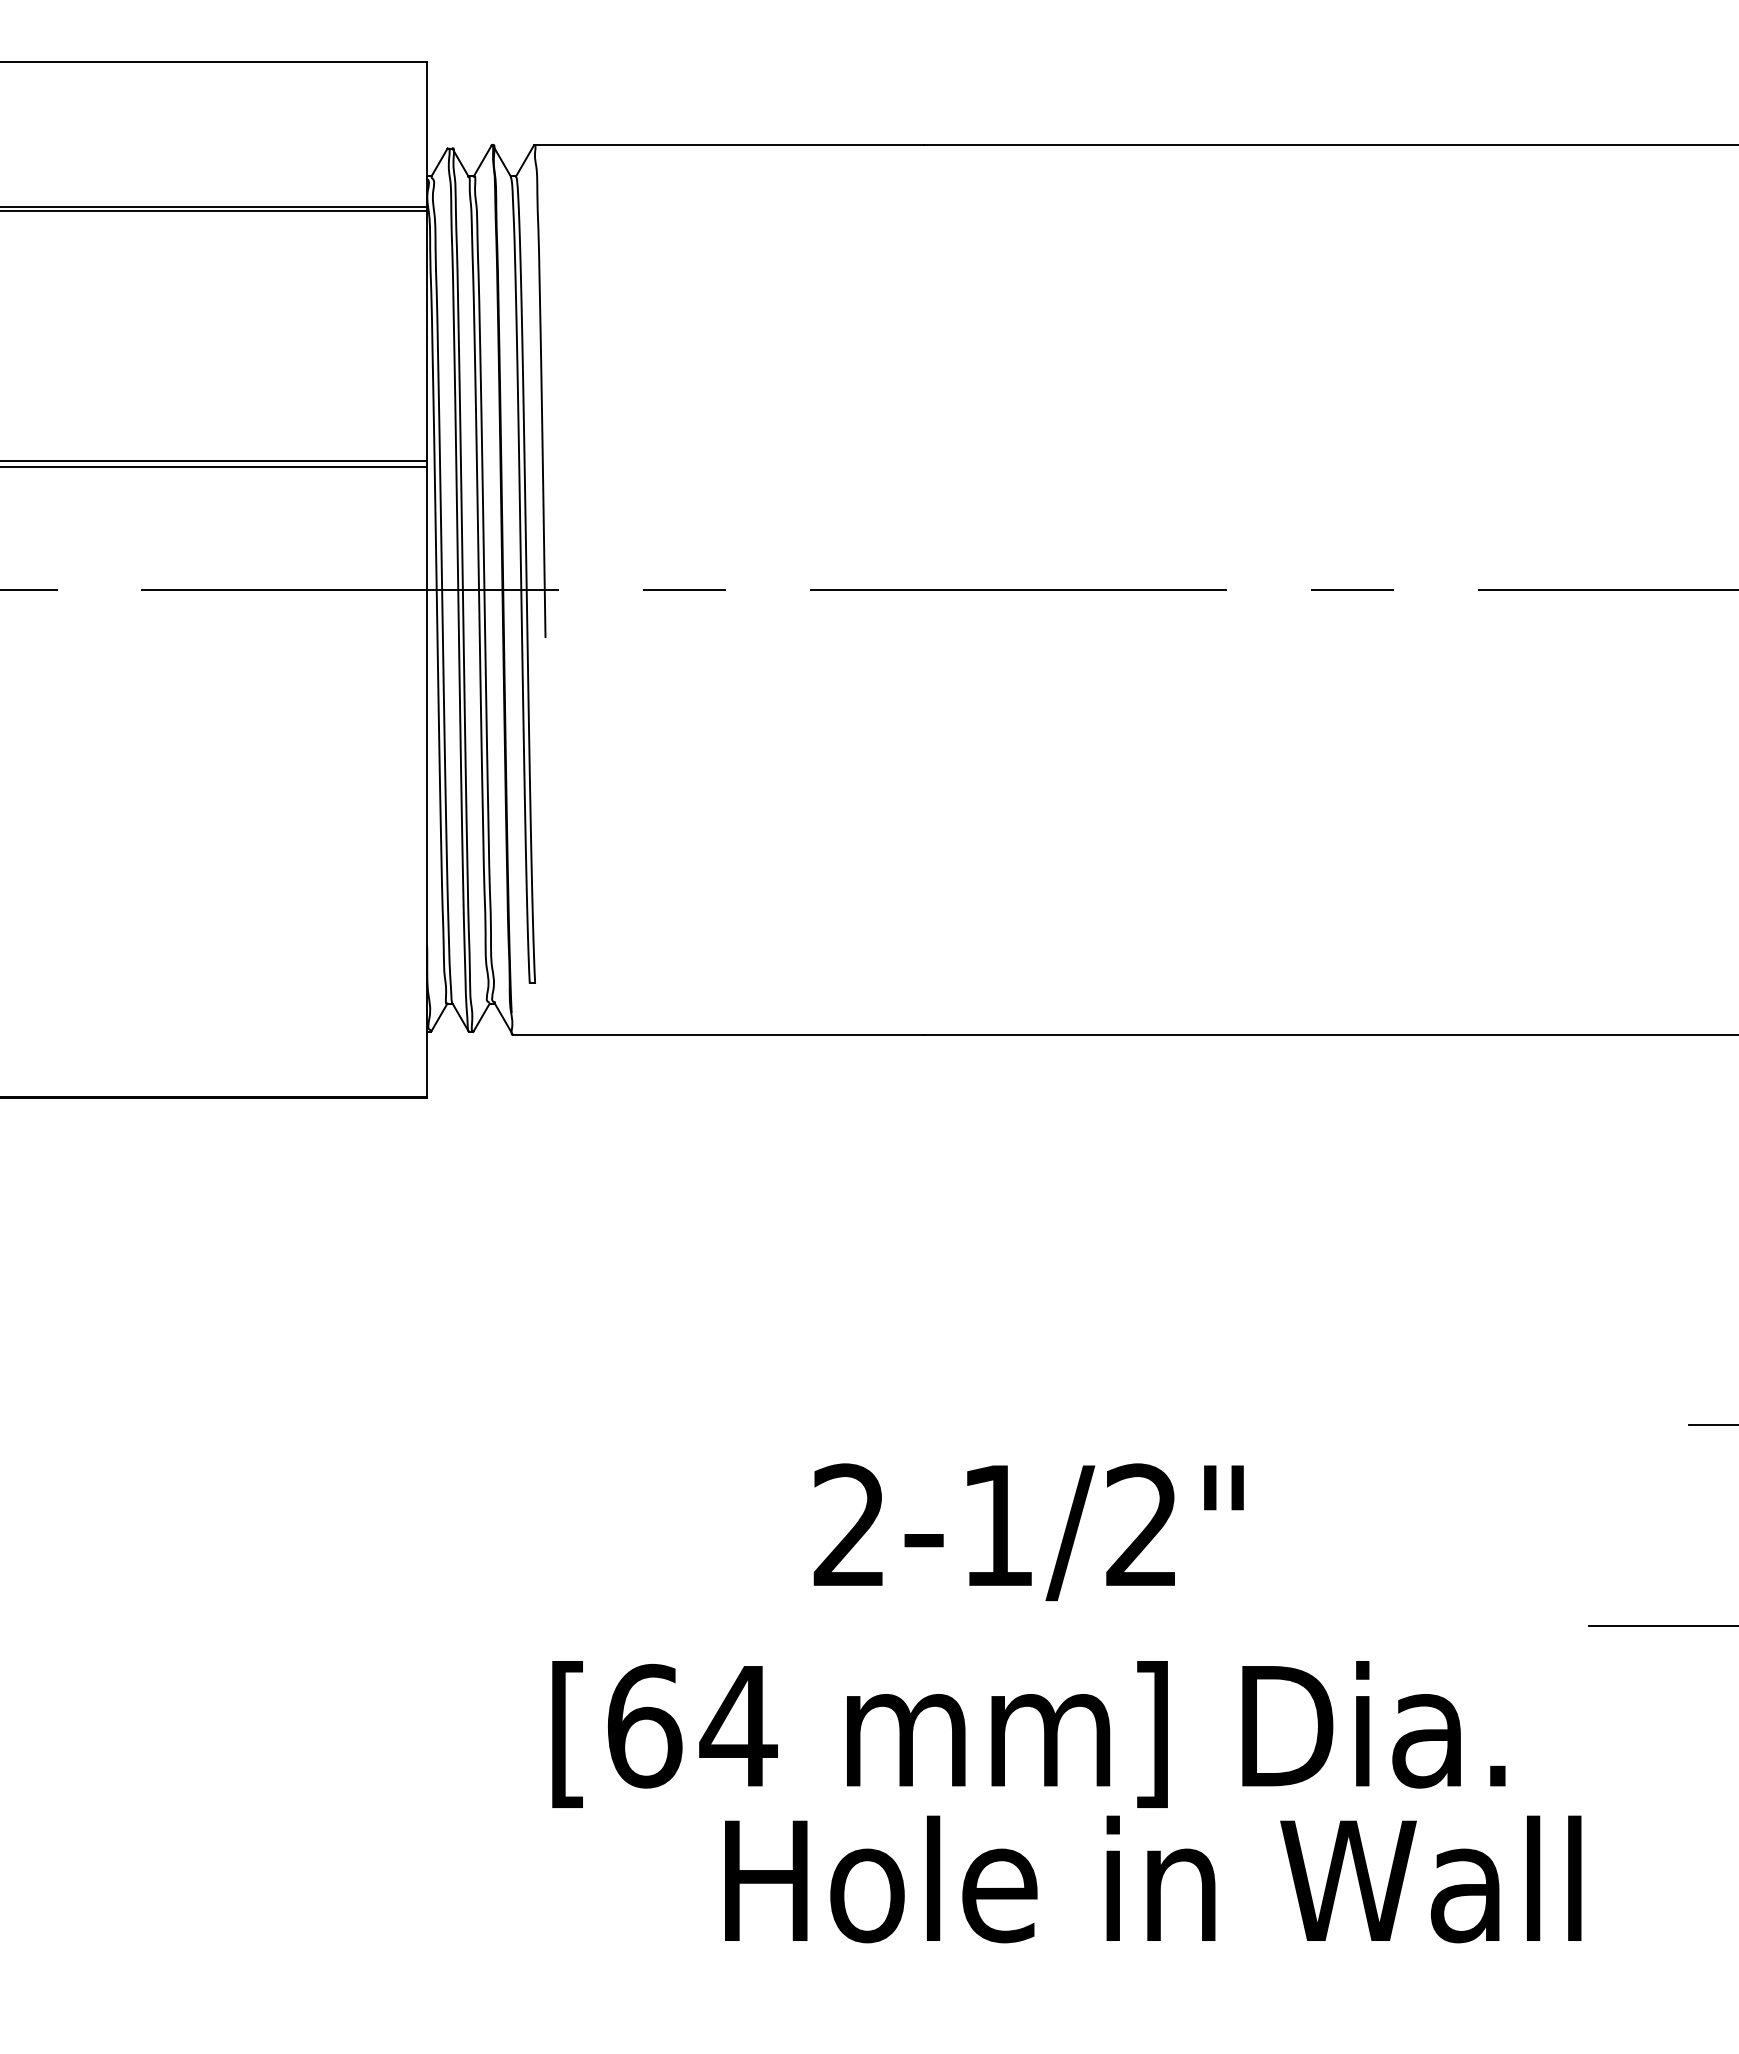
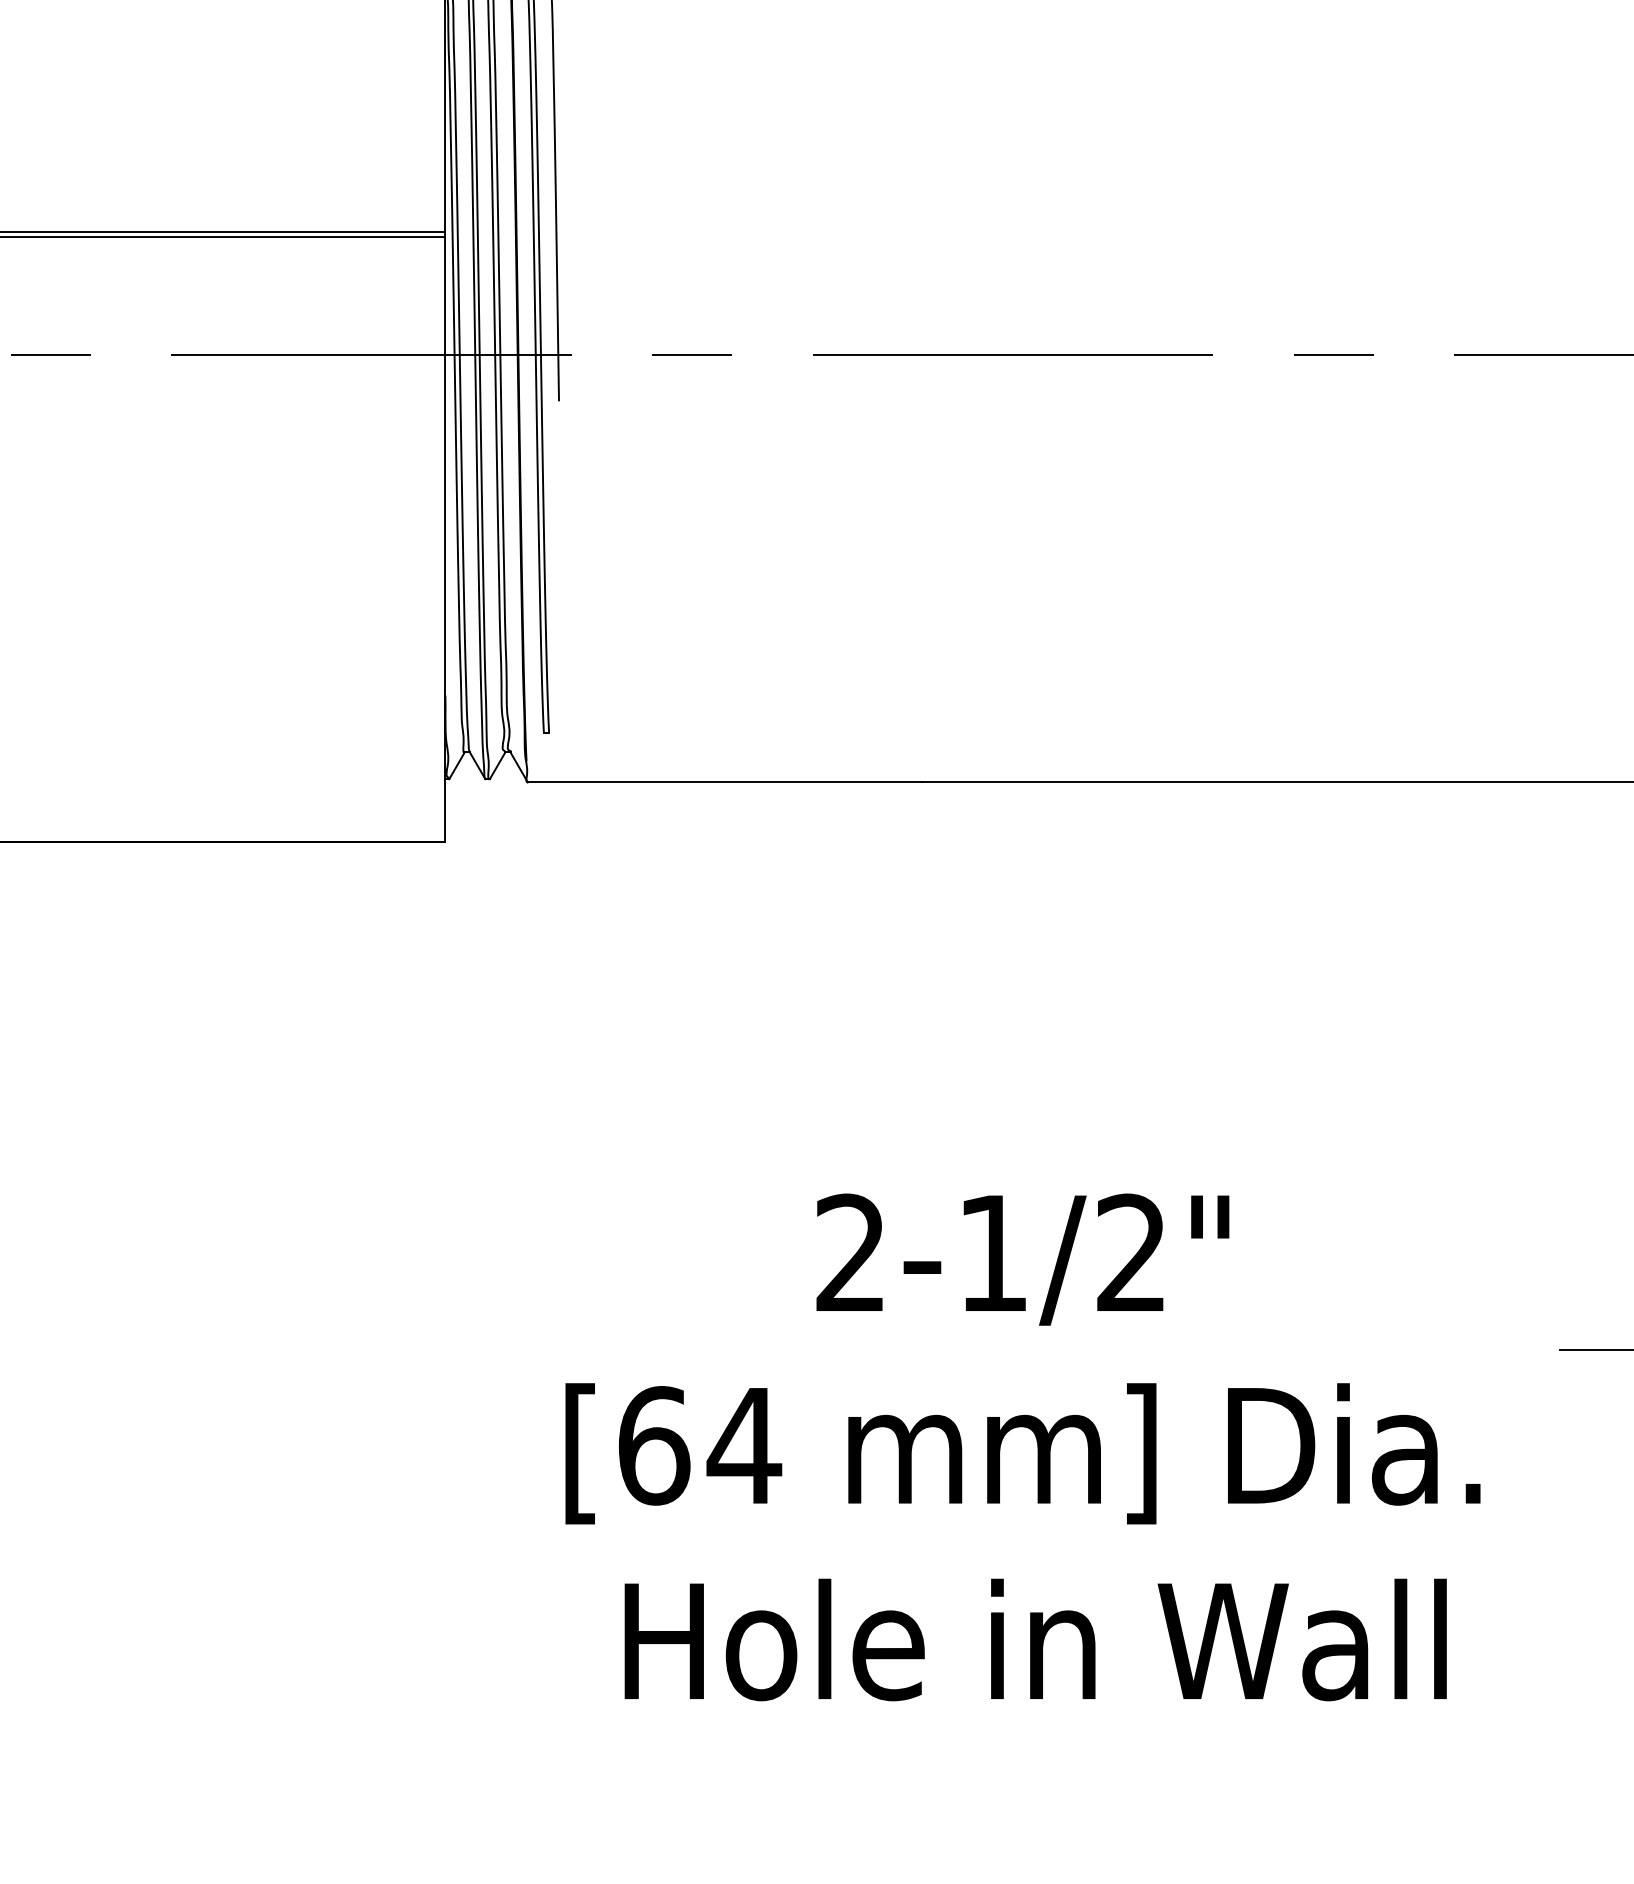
text: (1153, 1879) -> (1036, 1640), moved

